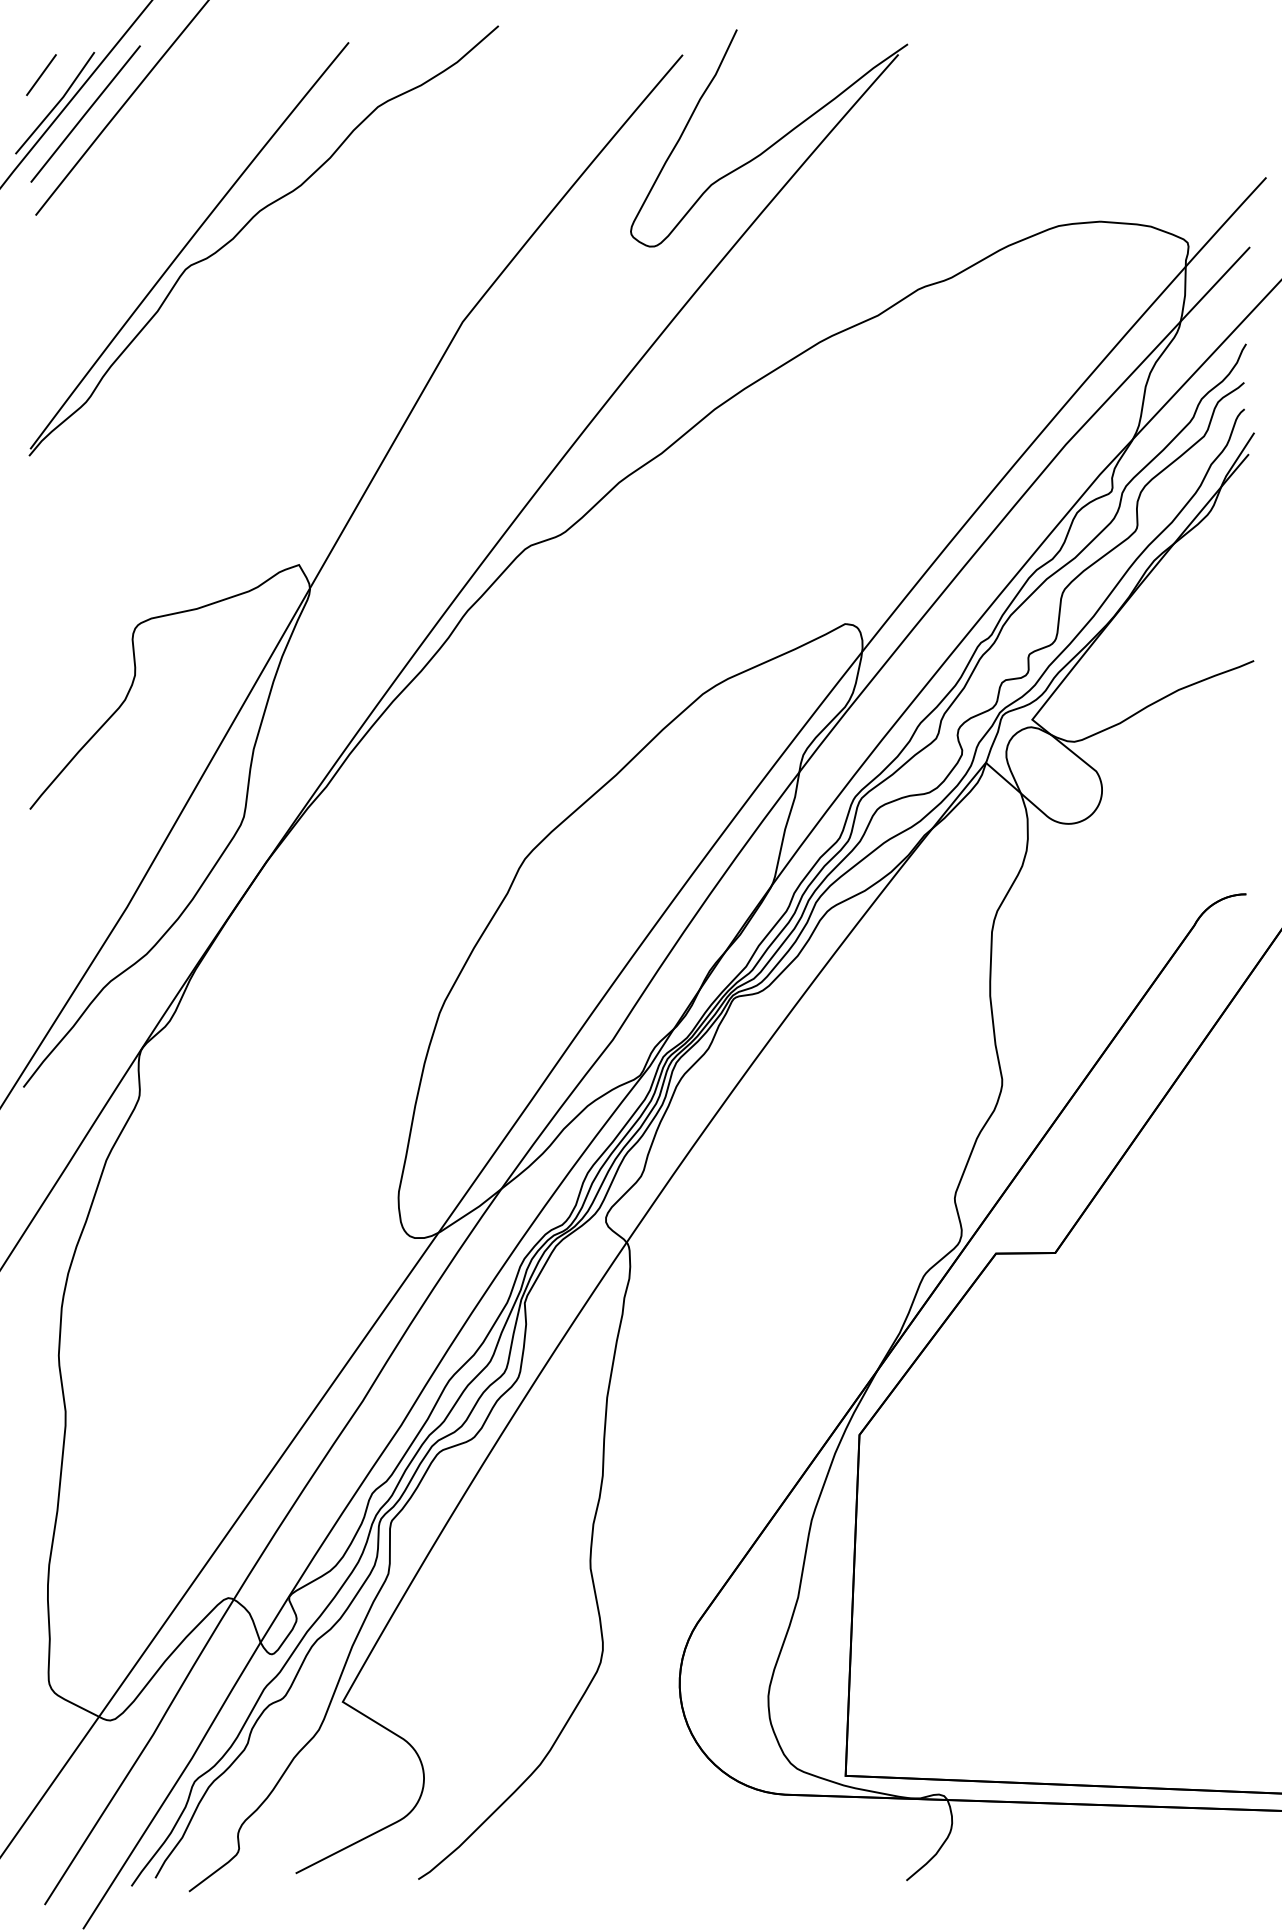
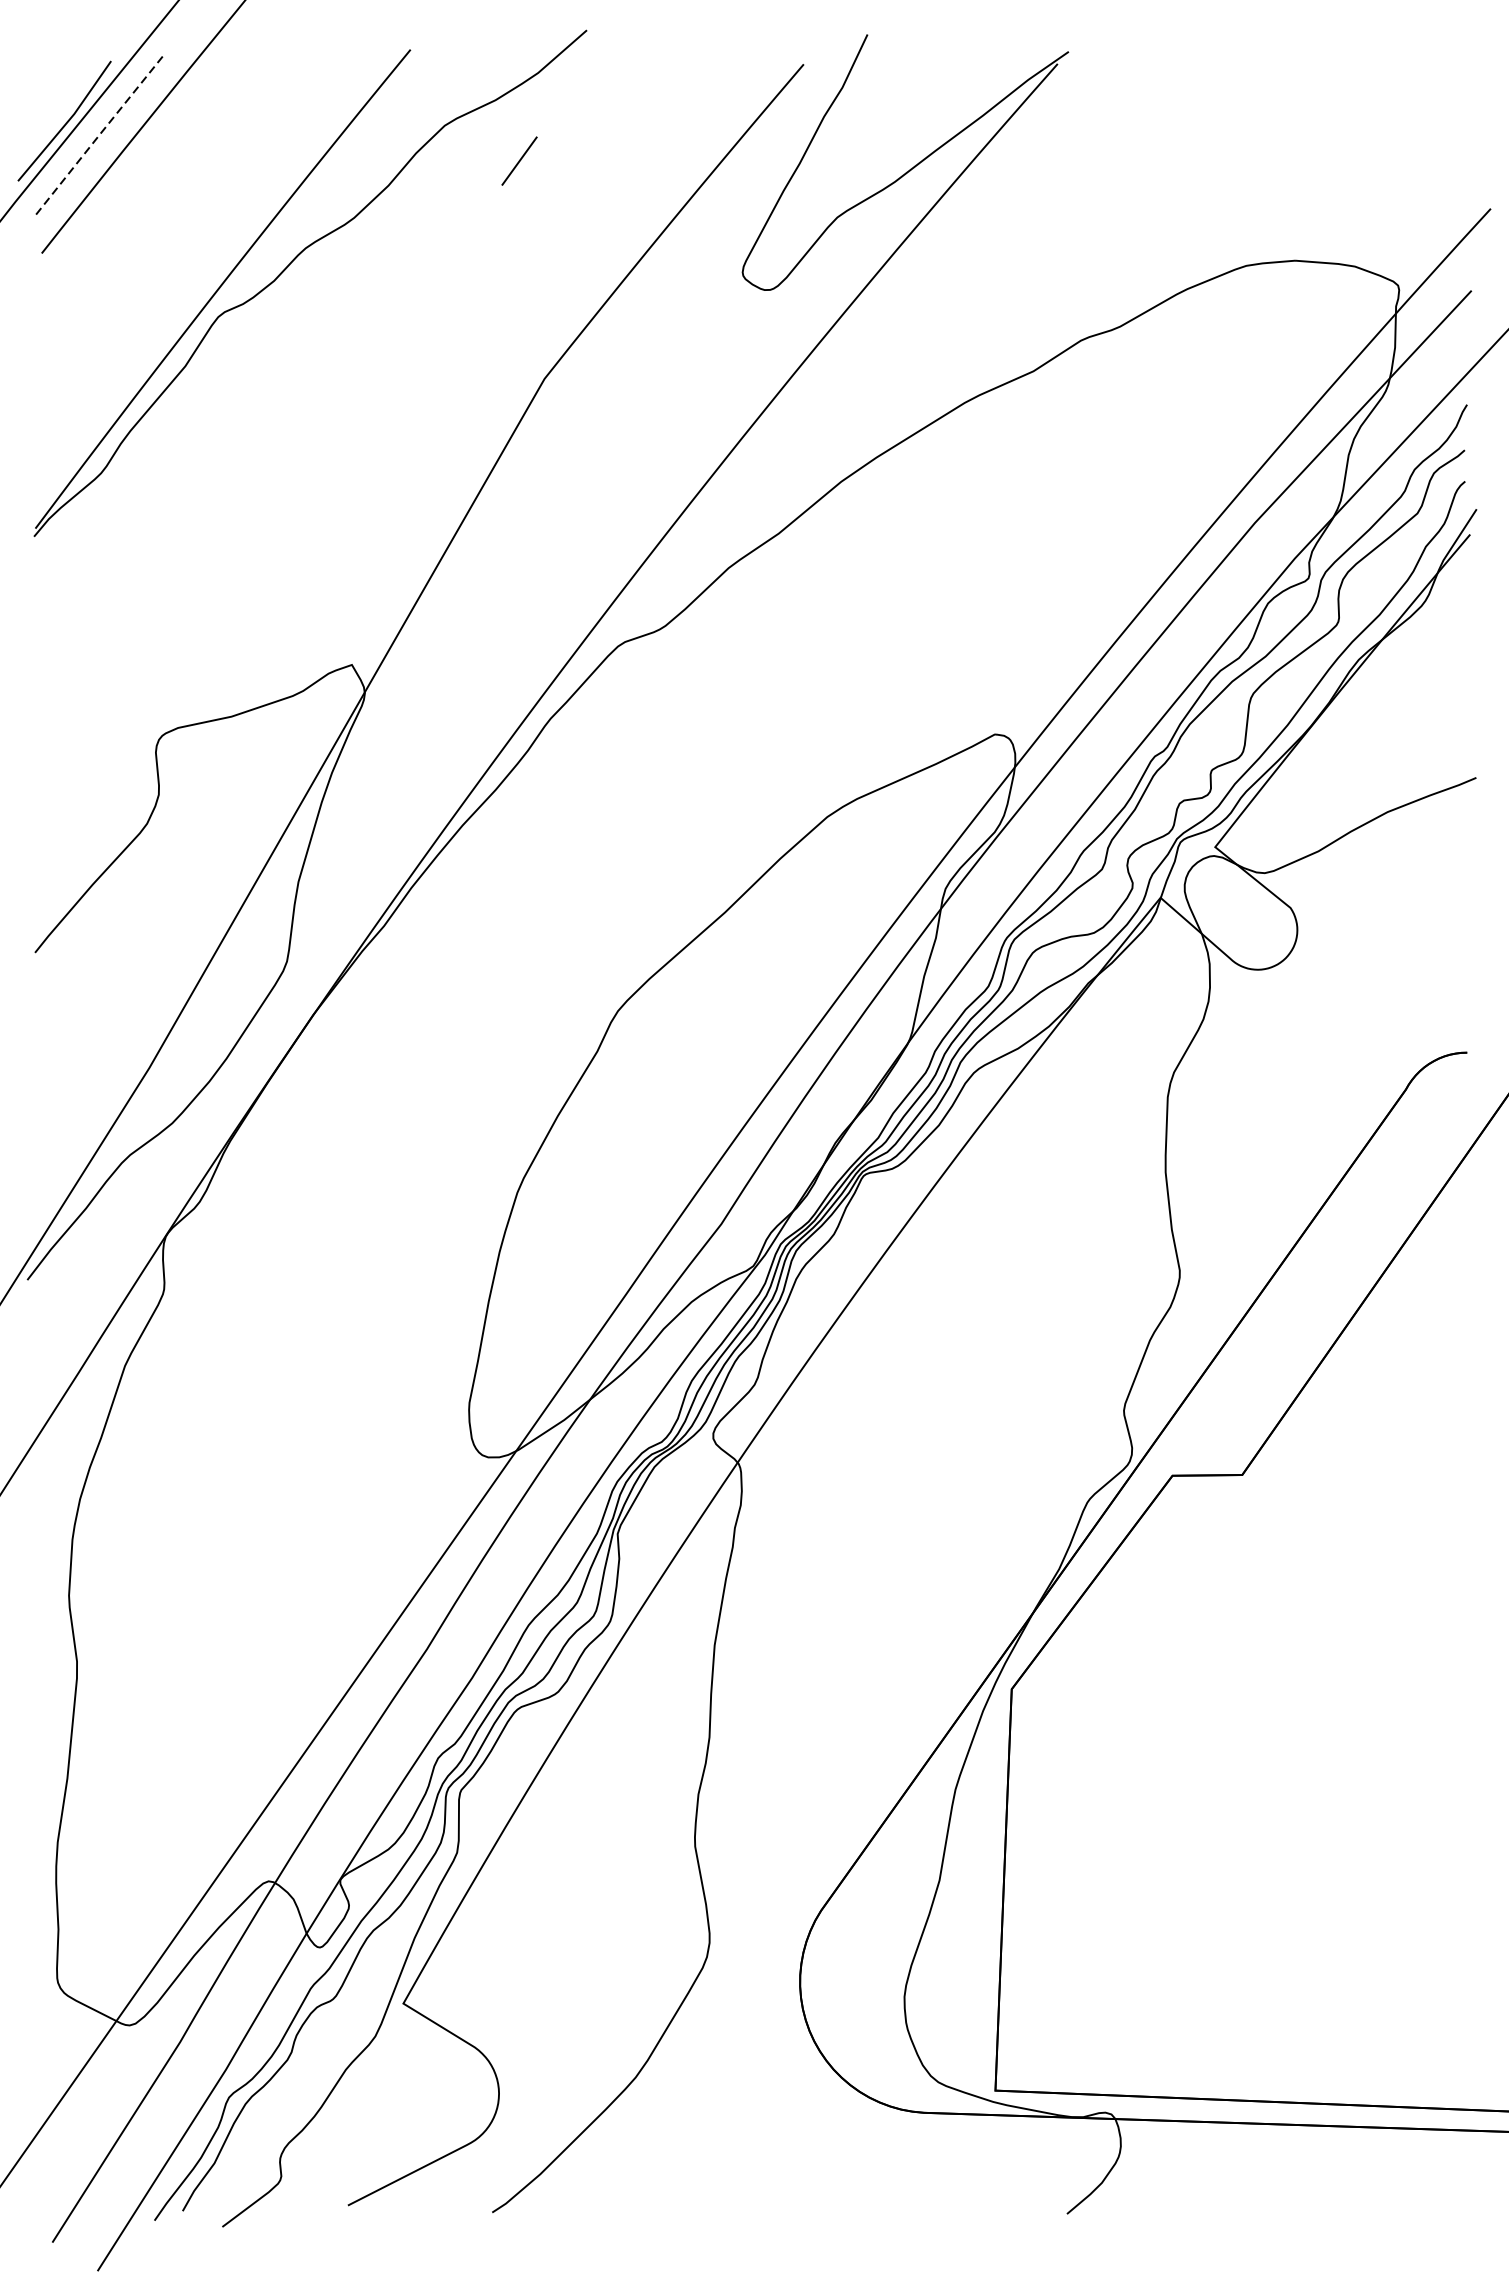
line: (41, 75) -> (519, 161), moved
line: (85, 113) -> (100, 133), solid -> dashed

